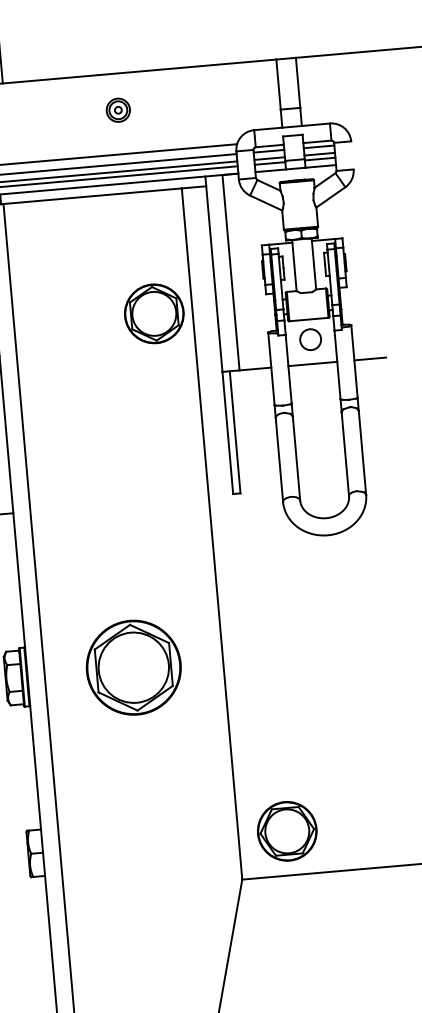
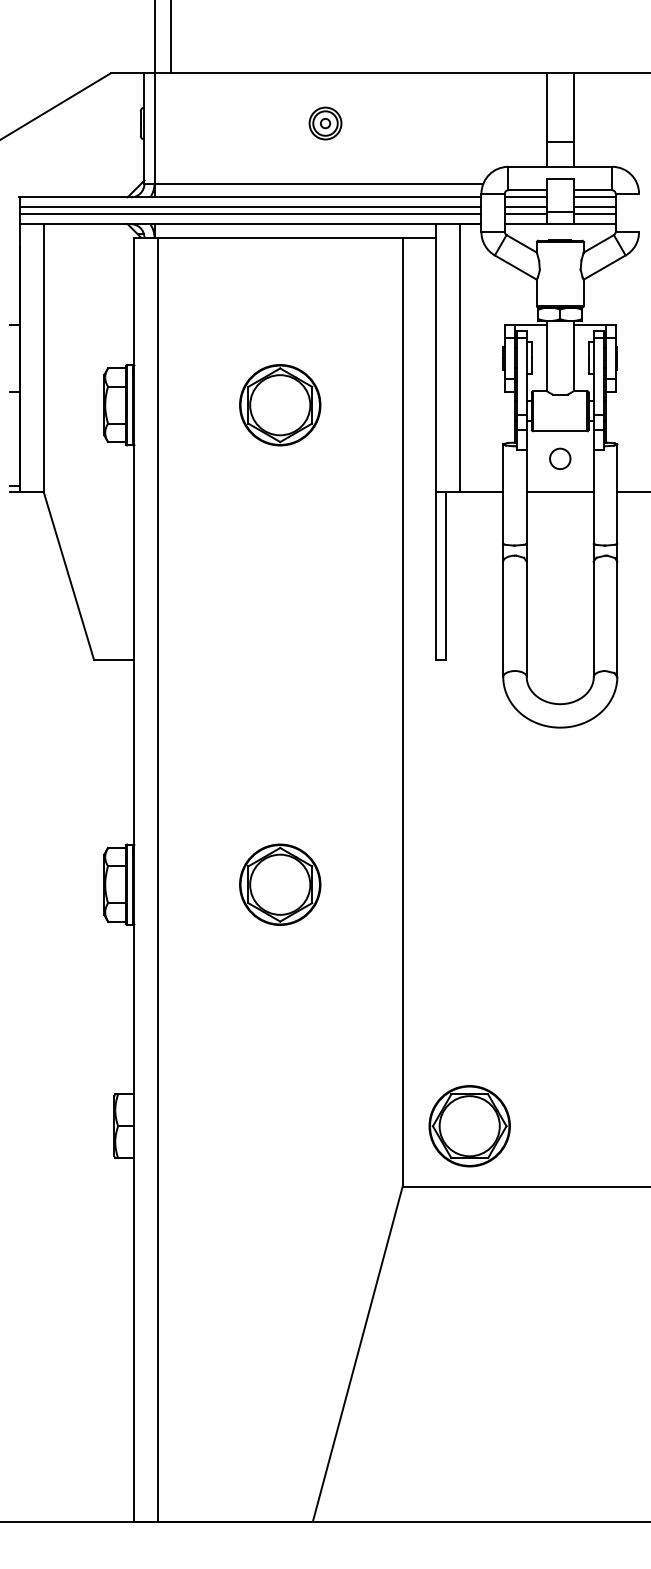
part: (154, 314) -> (280, 405), moved
circle: (310, 339) -> (560, 458), size x0.71
part: (134, 667) -> (280, 884), size x0.62

